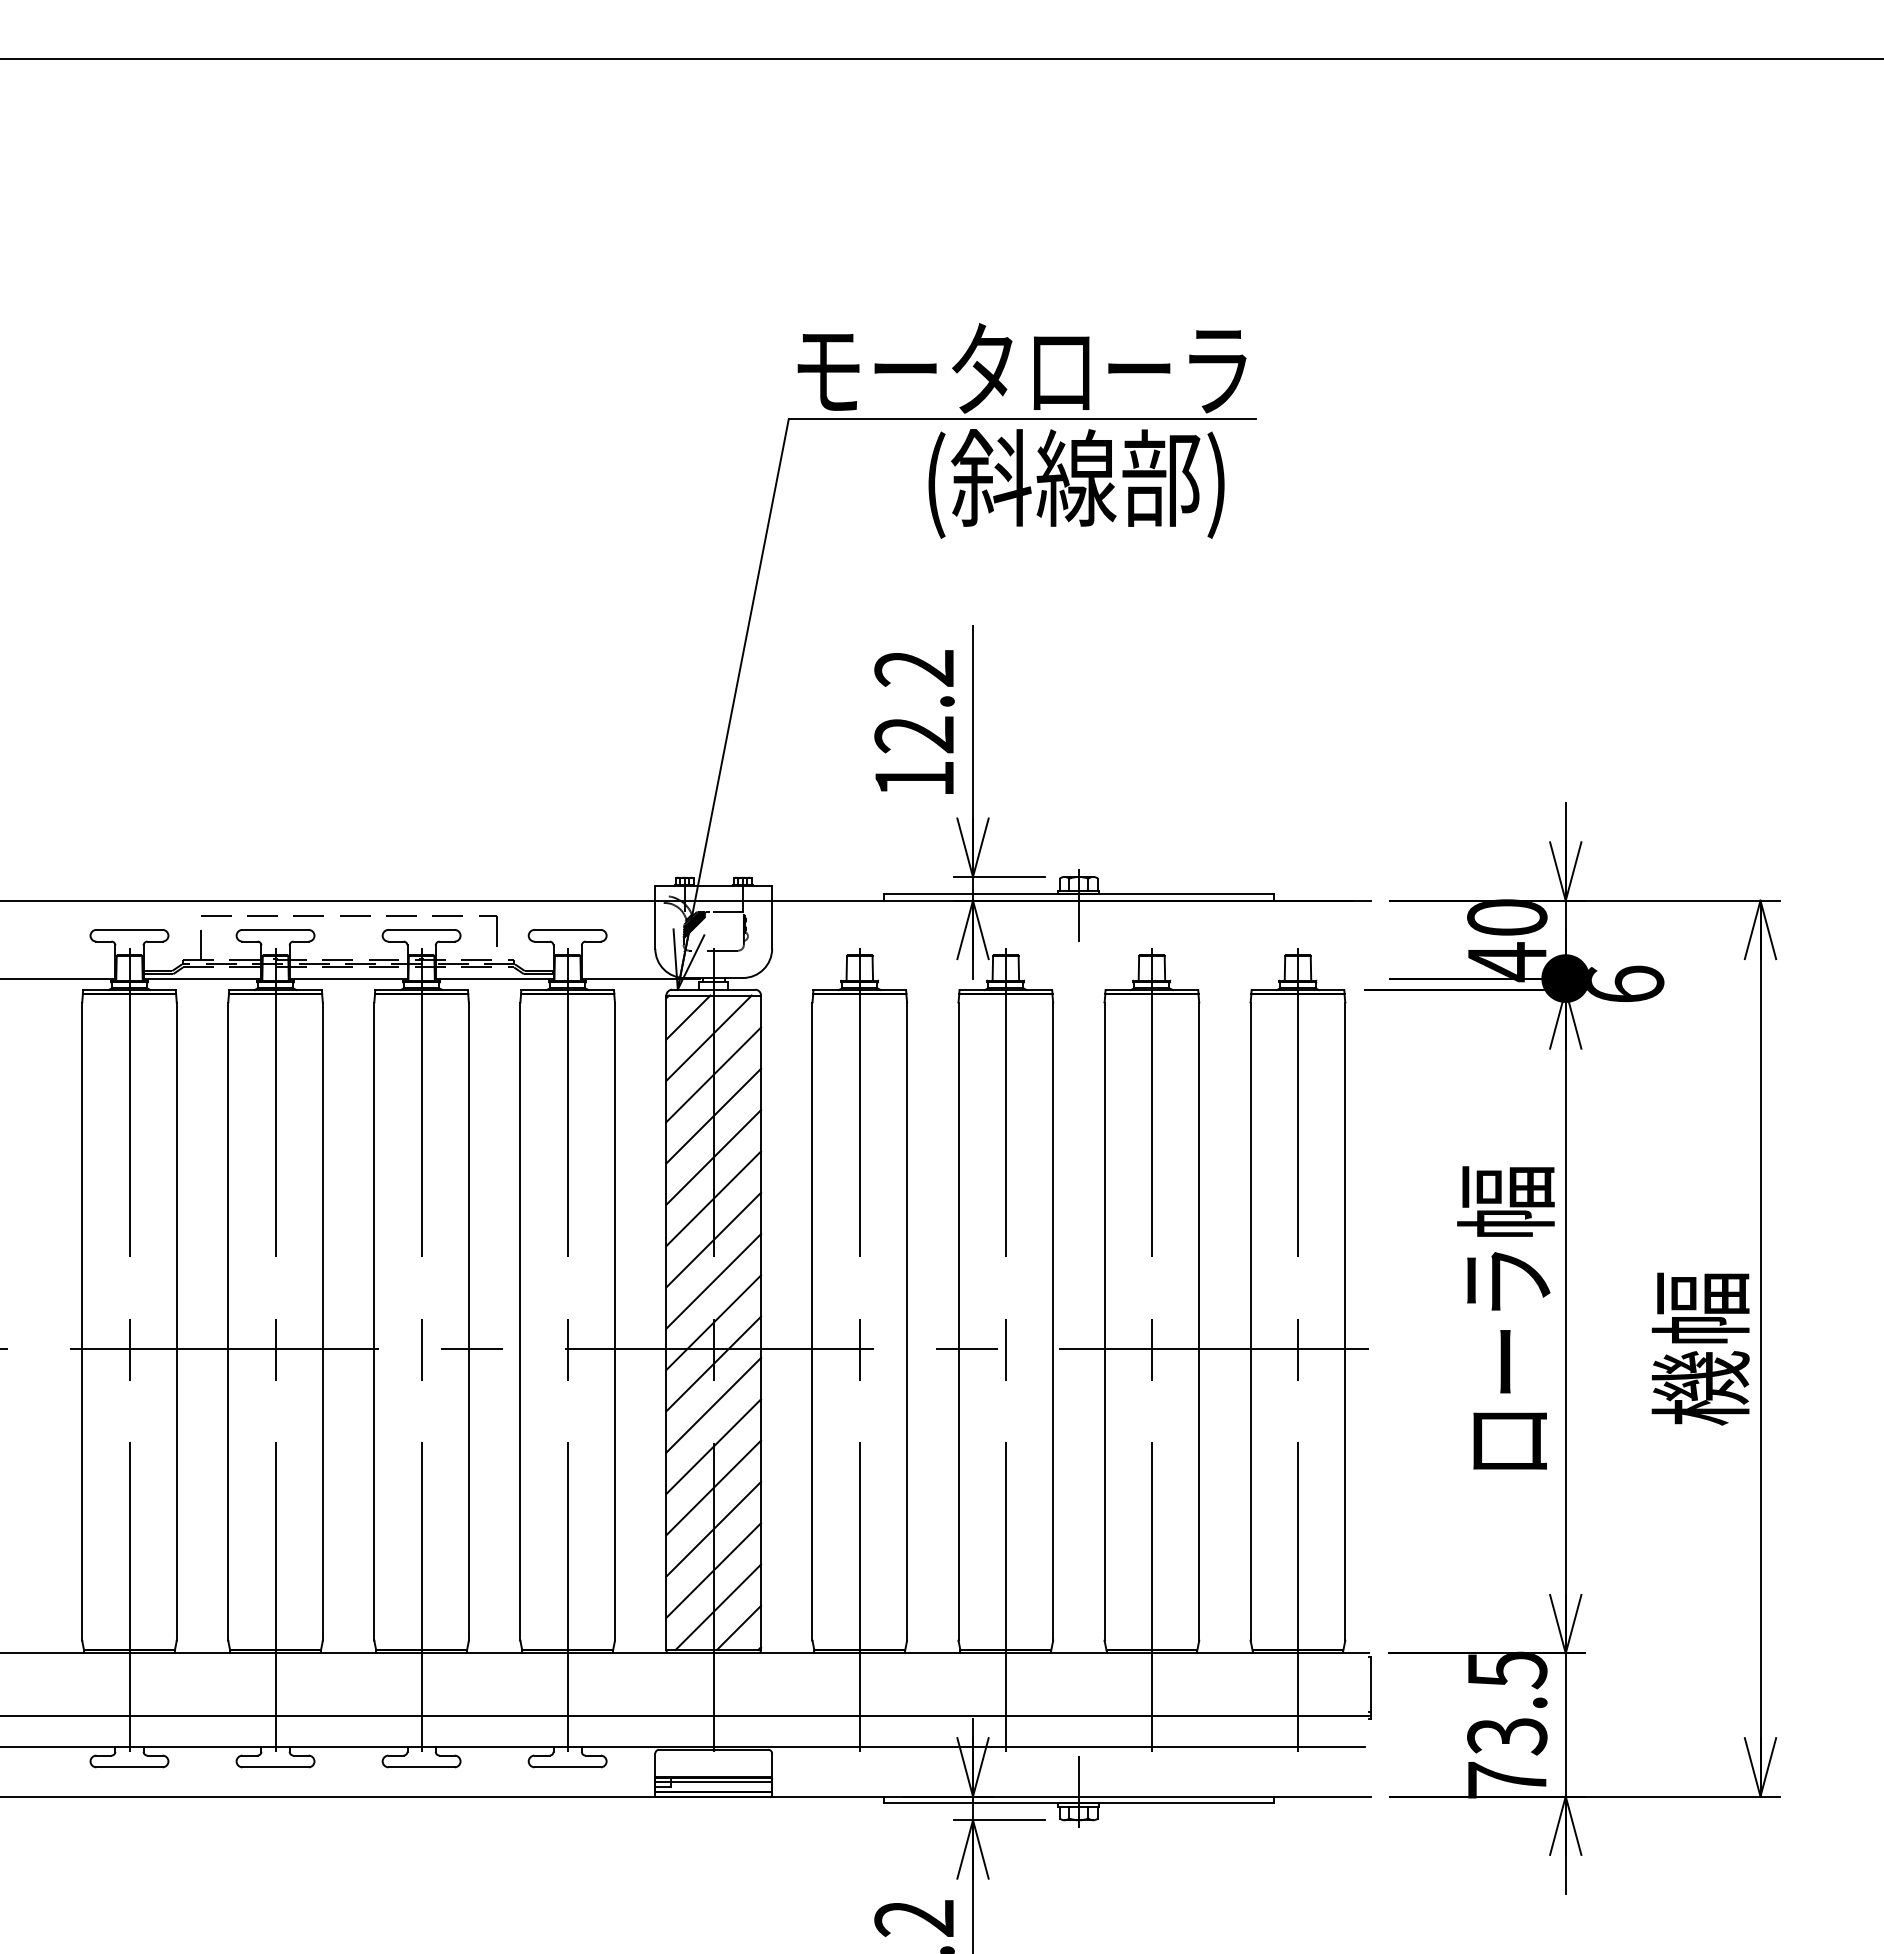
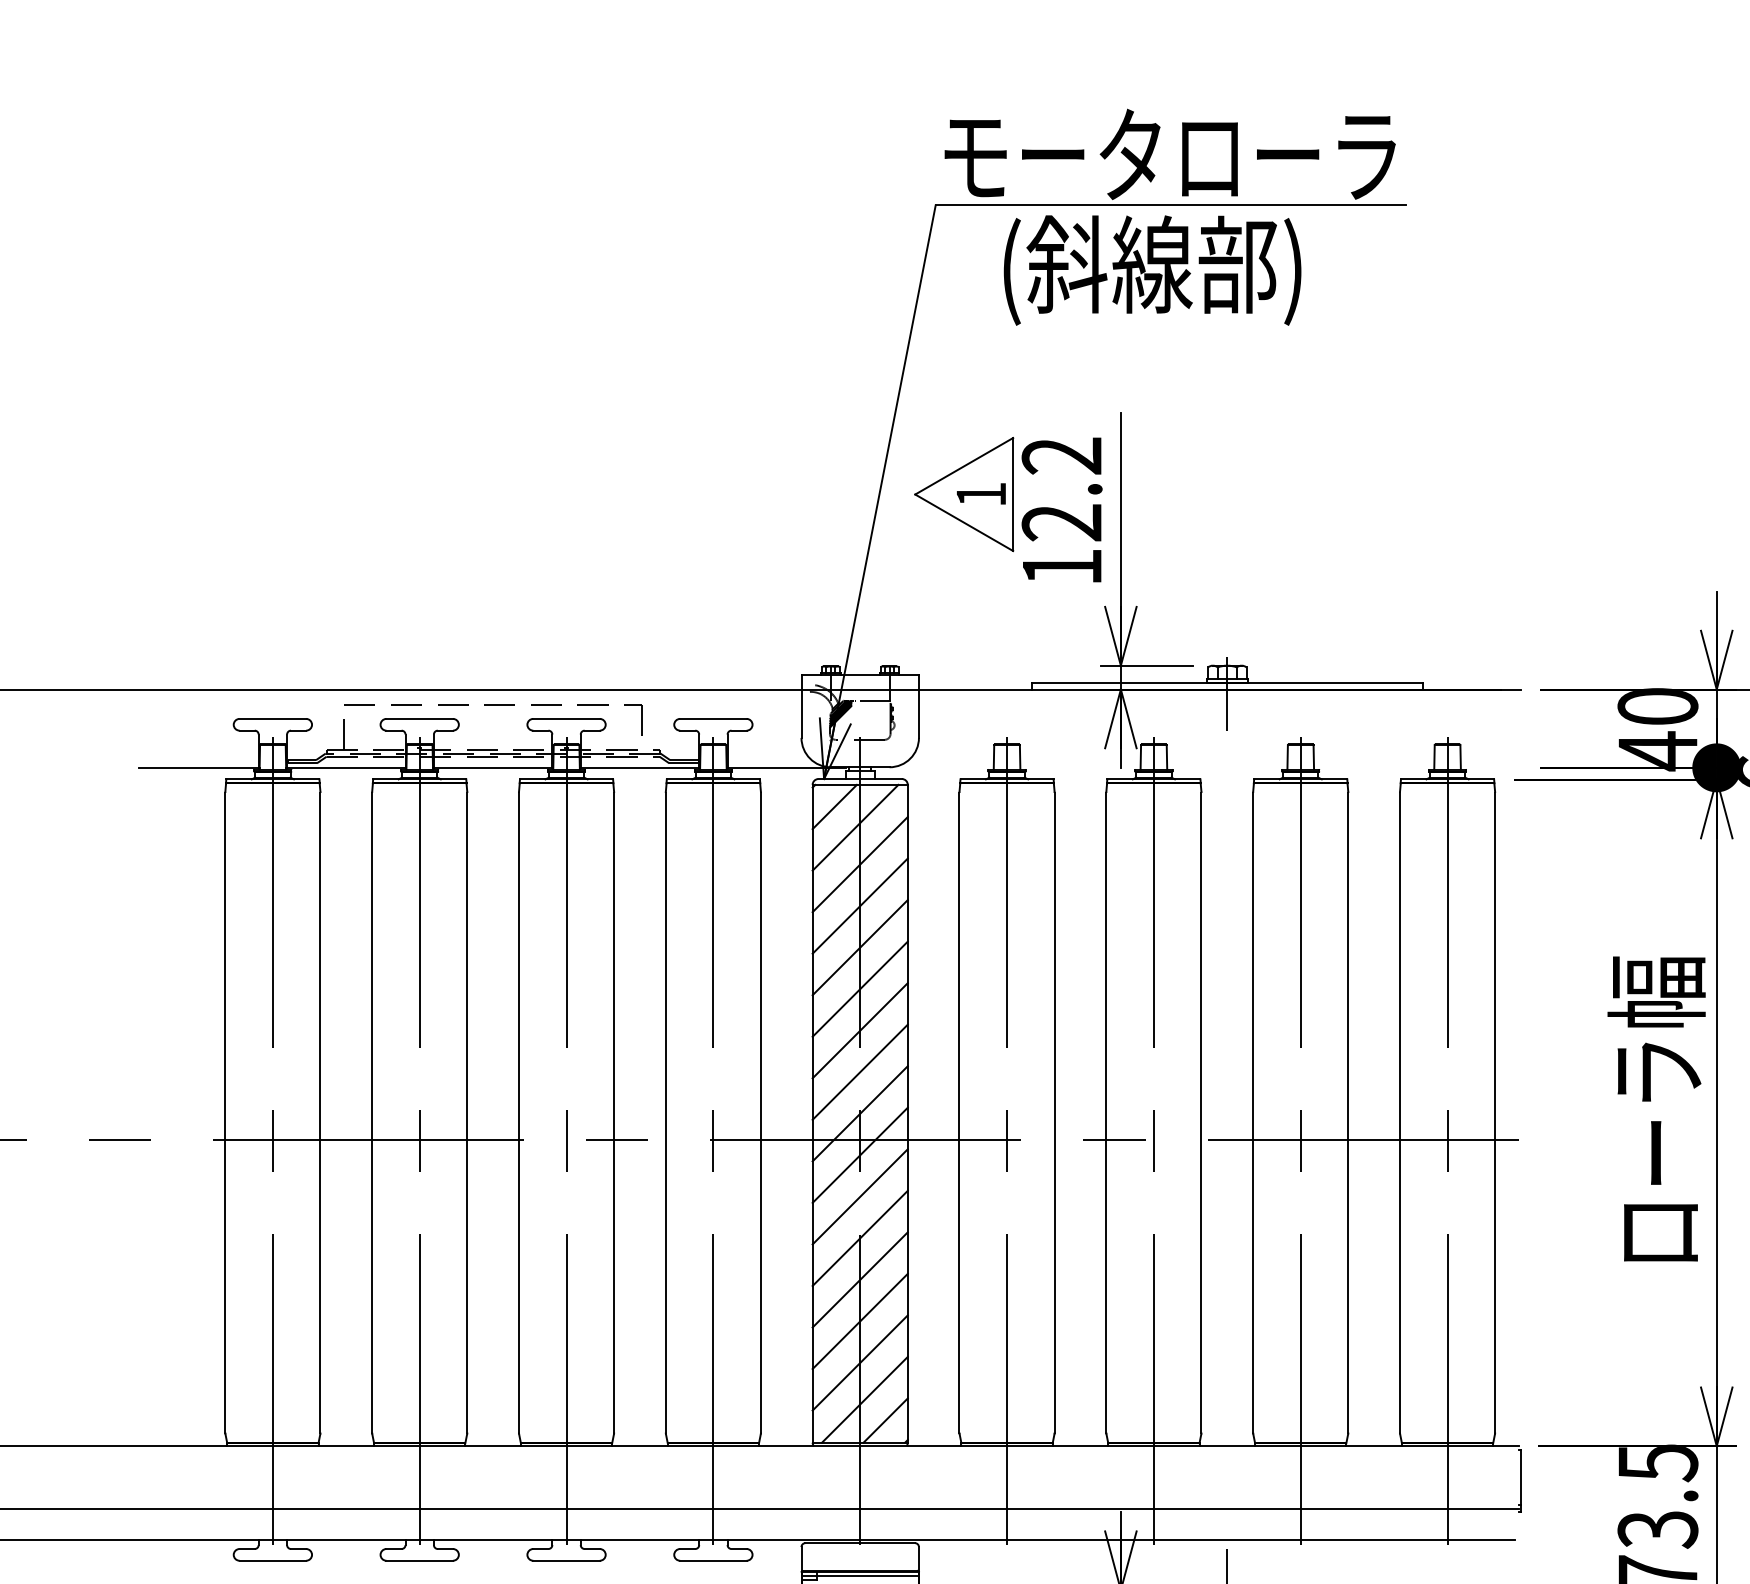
text: (1076, 483) -> (1152, 270), moved
part: (816, 706) -> (963, 494), added

